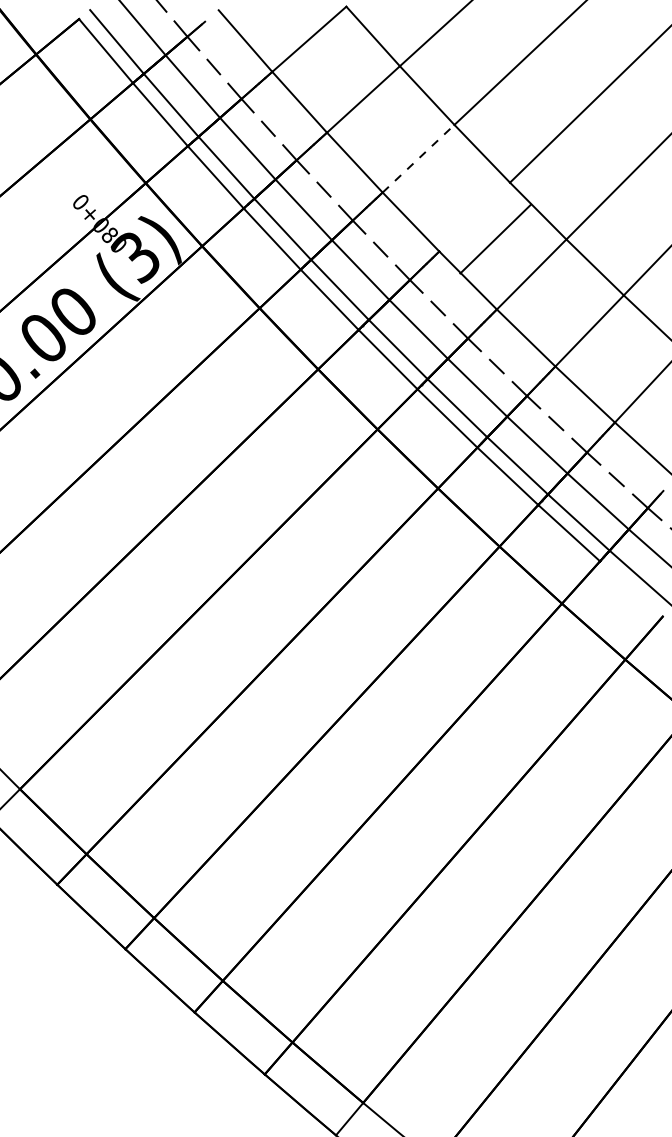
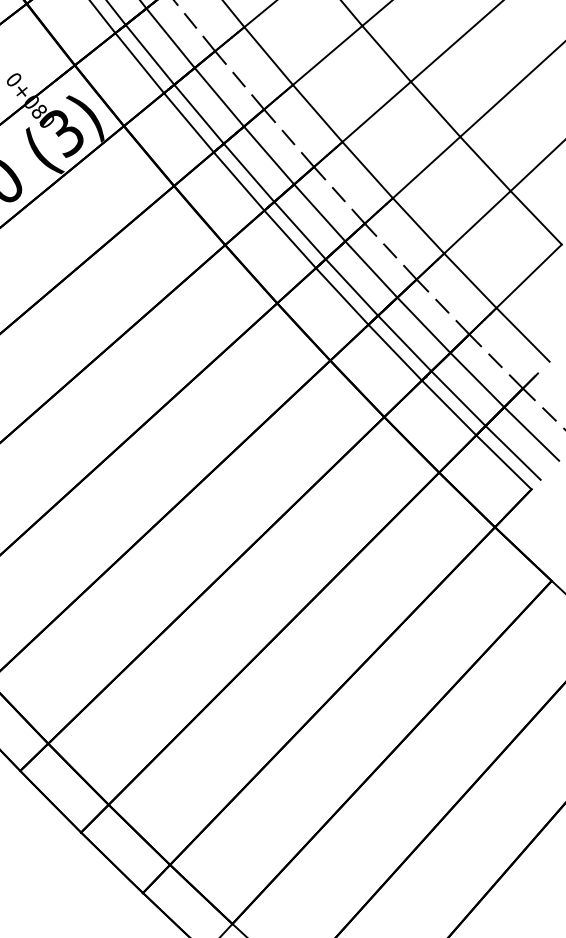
line: (418, 158) -> (327, 55), dashed -> solid
line: (495, 238) -> (376, 111), moved
line: (631, 588) -> (504, 461), added

